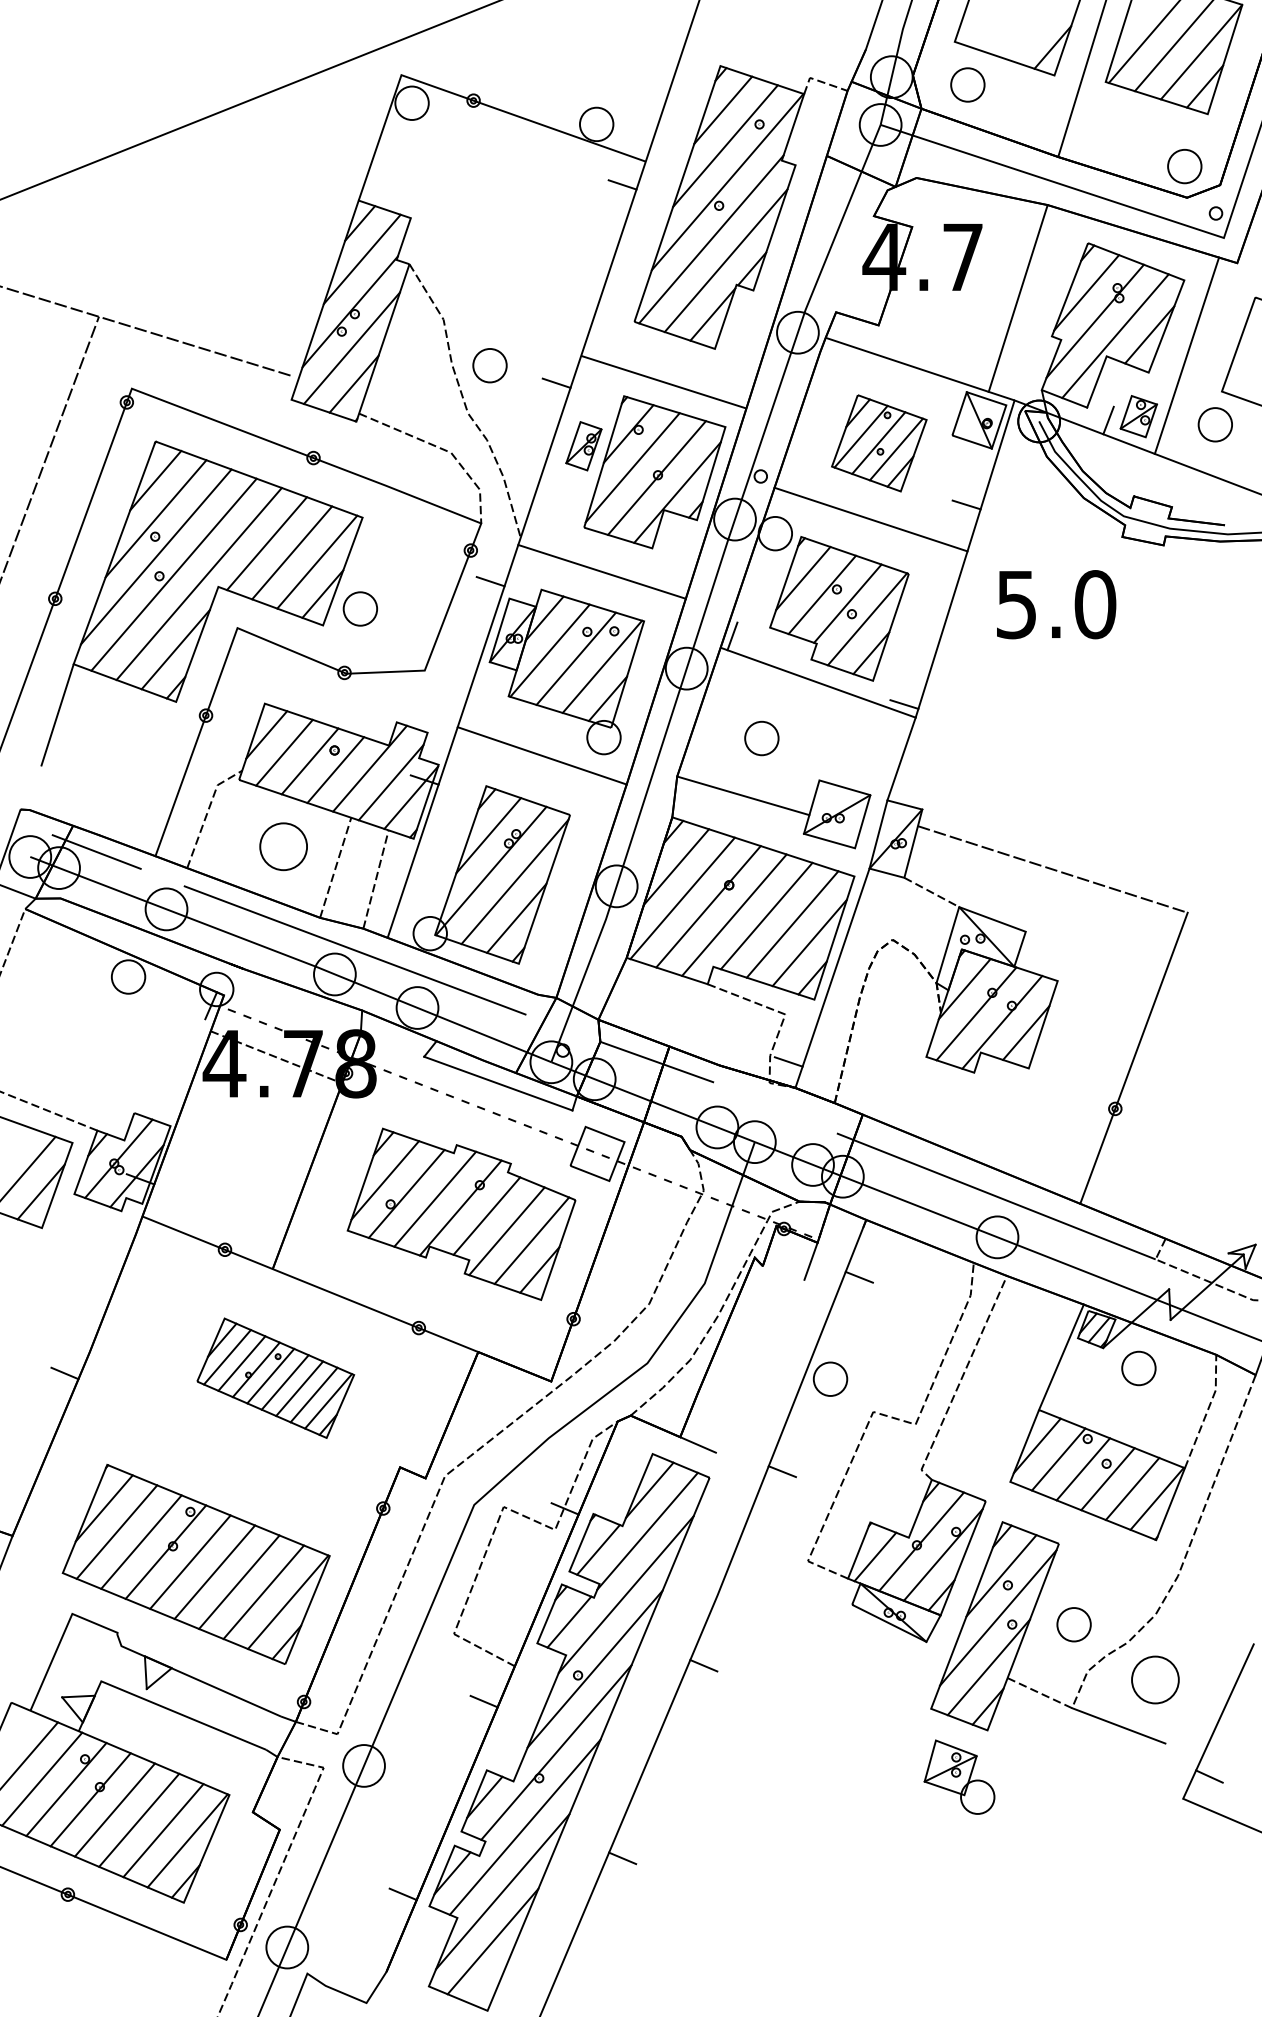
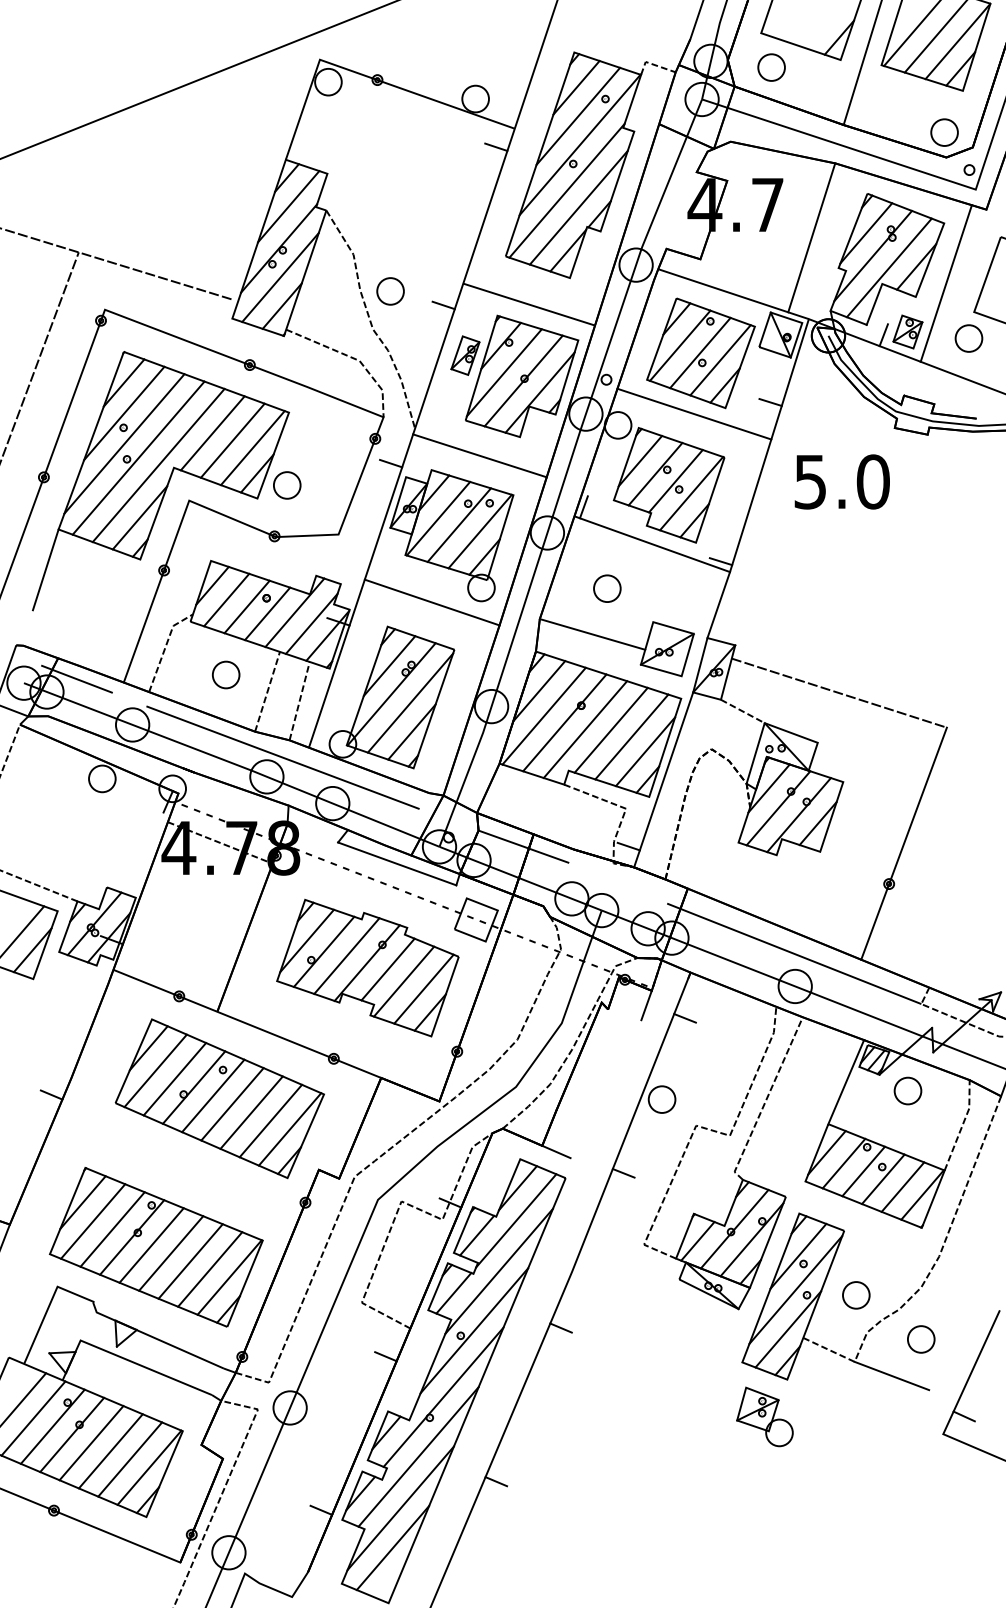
part: (878, 443) -> (700, 353), size x1.43
part: (284, 846) -> (226, 674), size x0.71
part: (275, 1377) -> (219, 1098), size x1.67
part: (1155, 1680) -> (921, 1339), size x0.71

